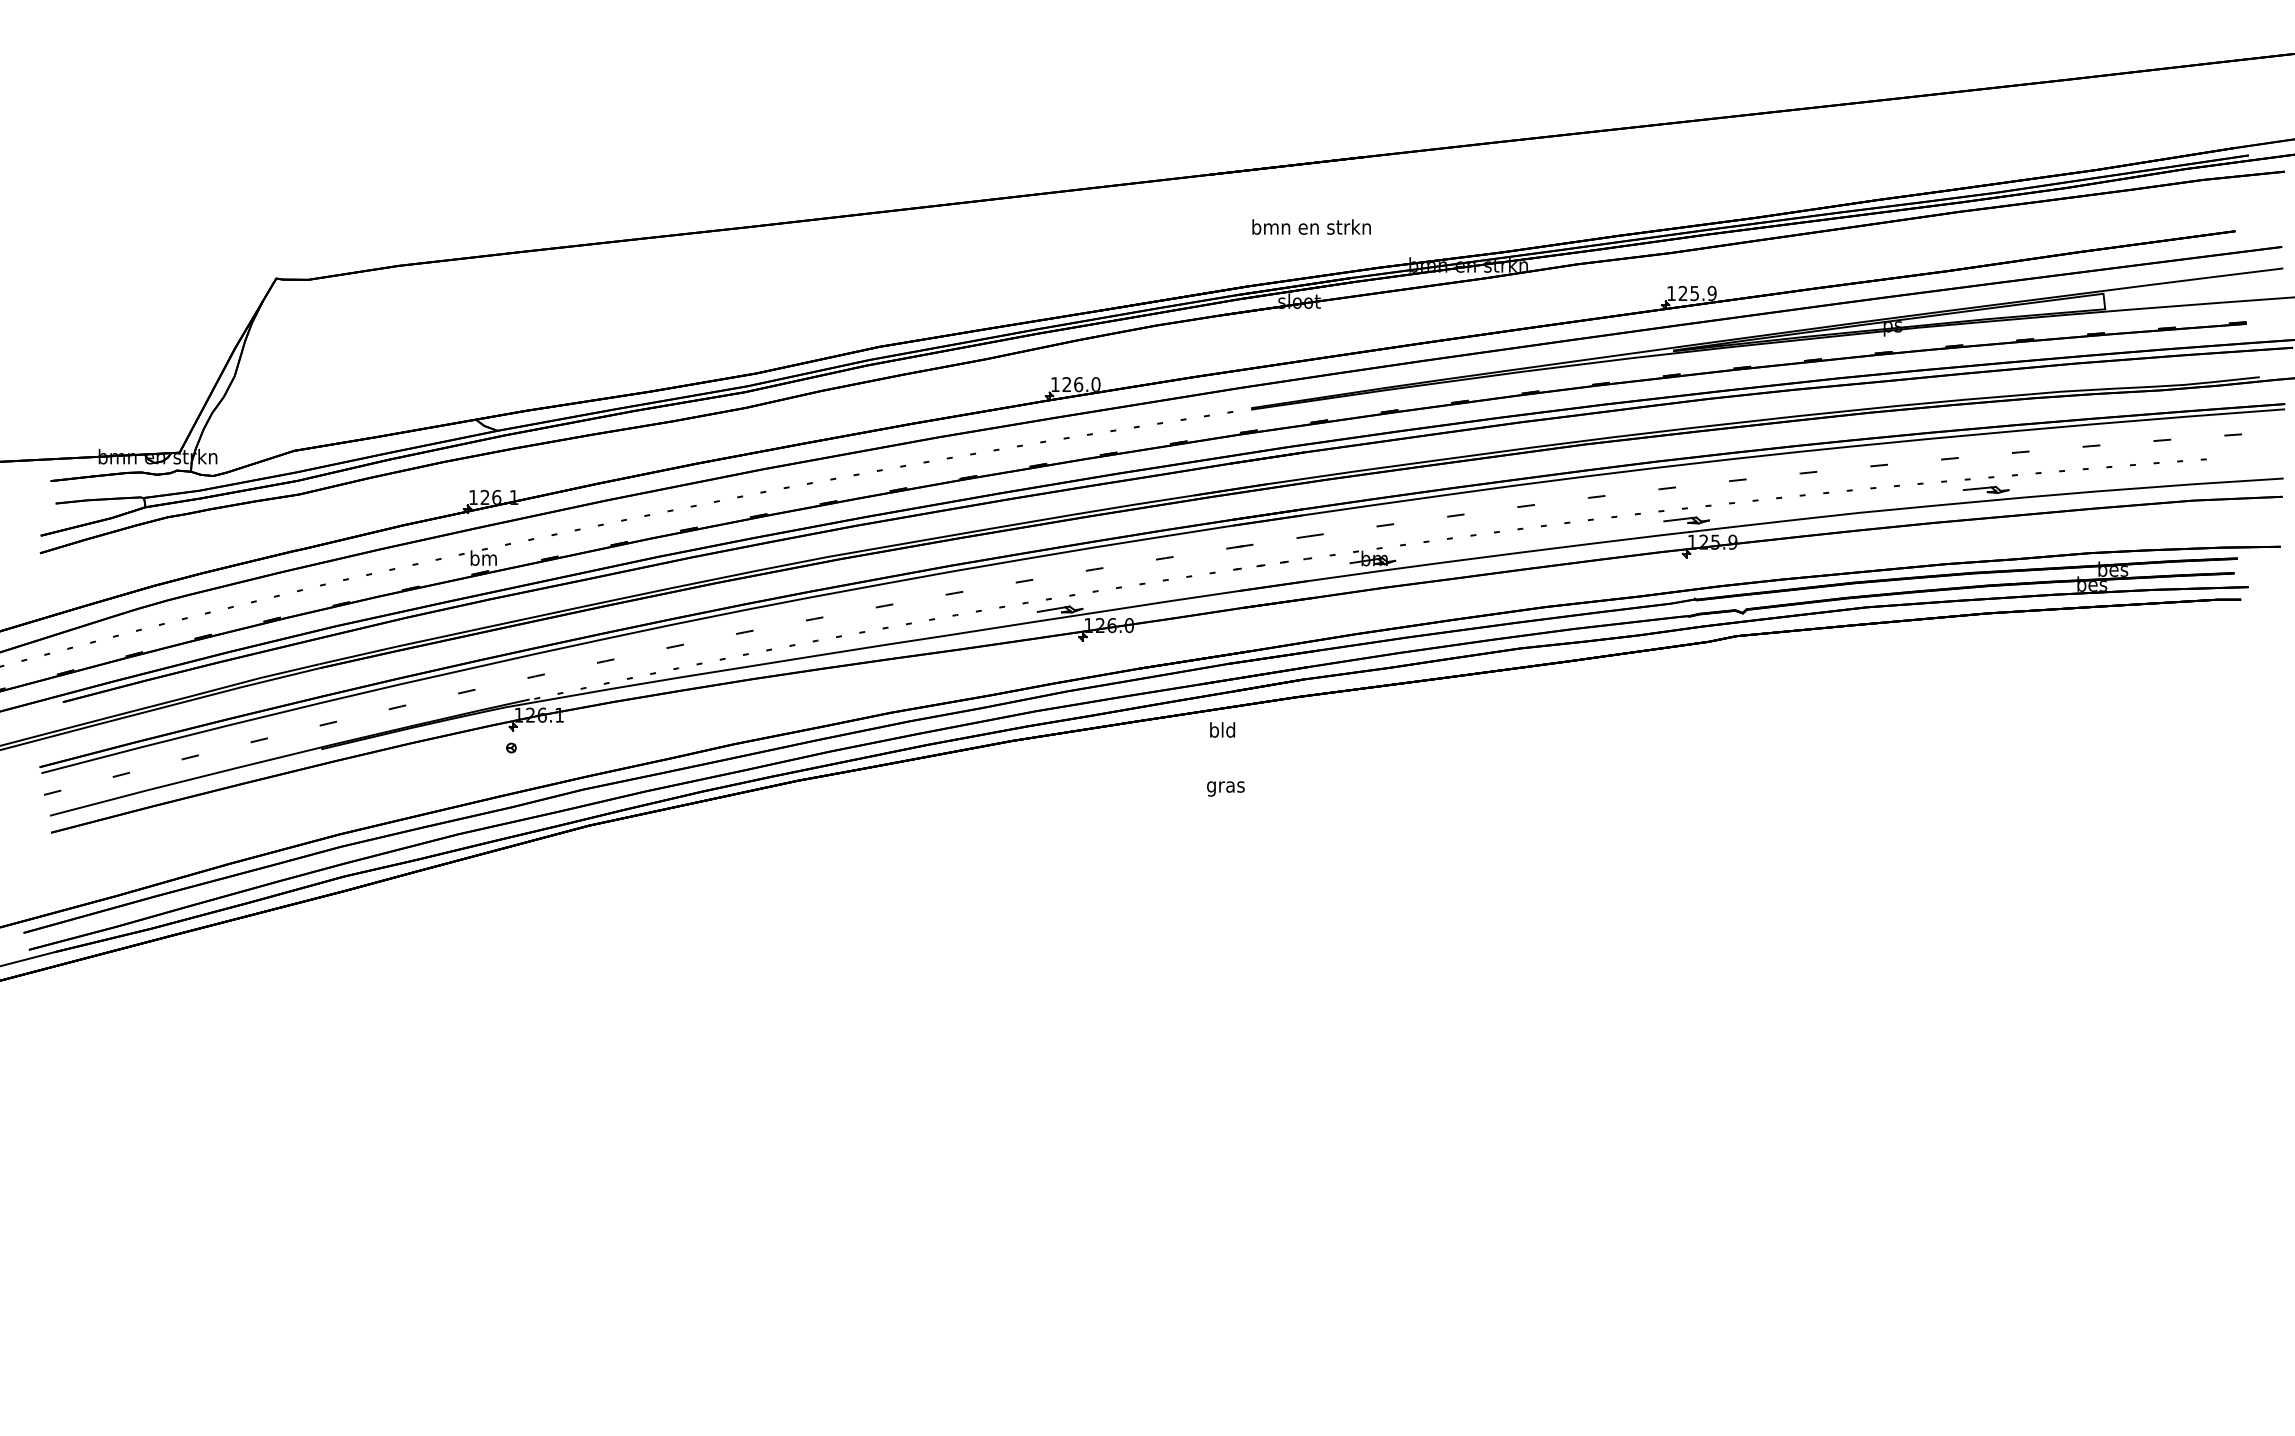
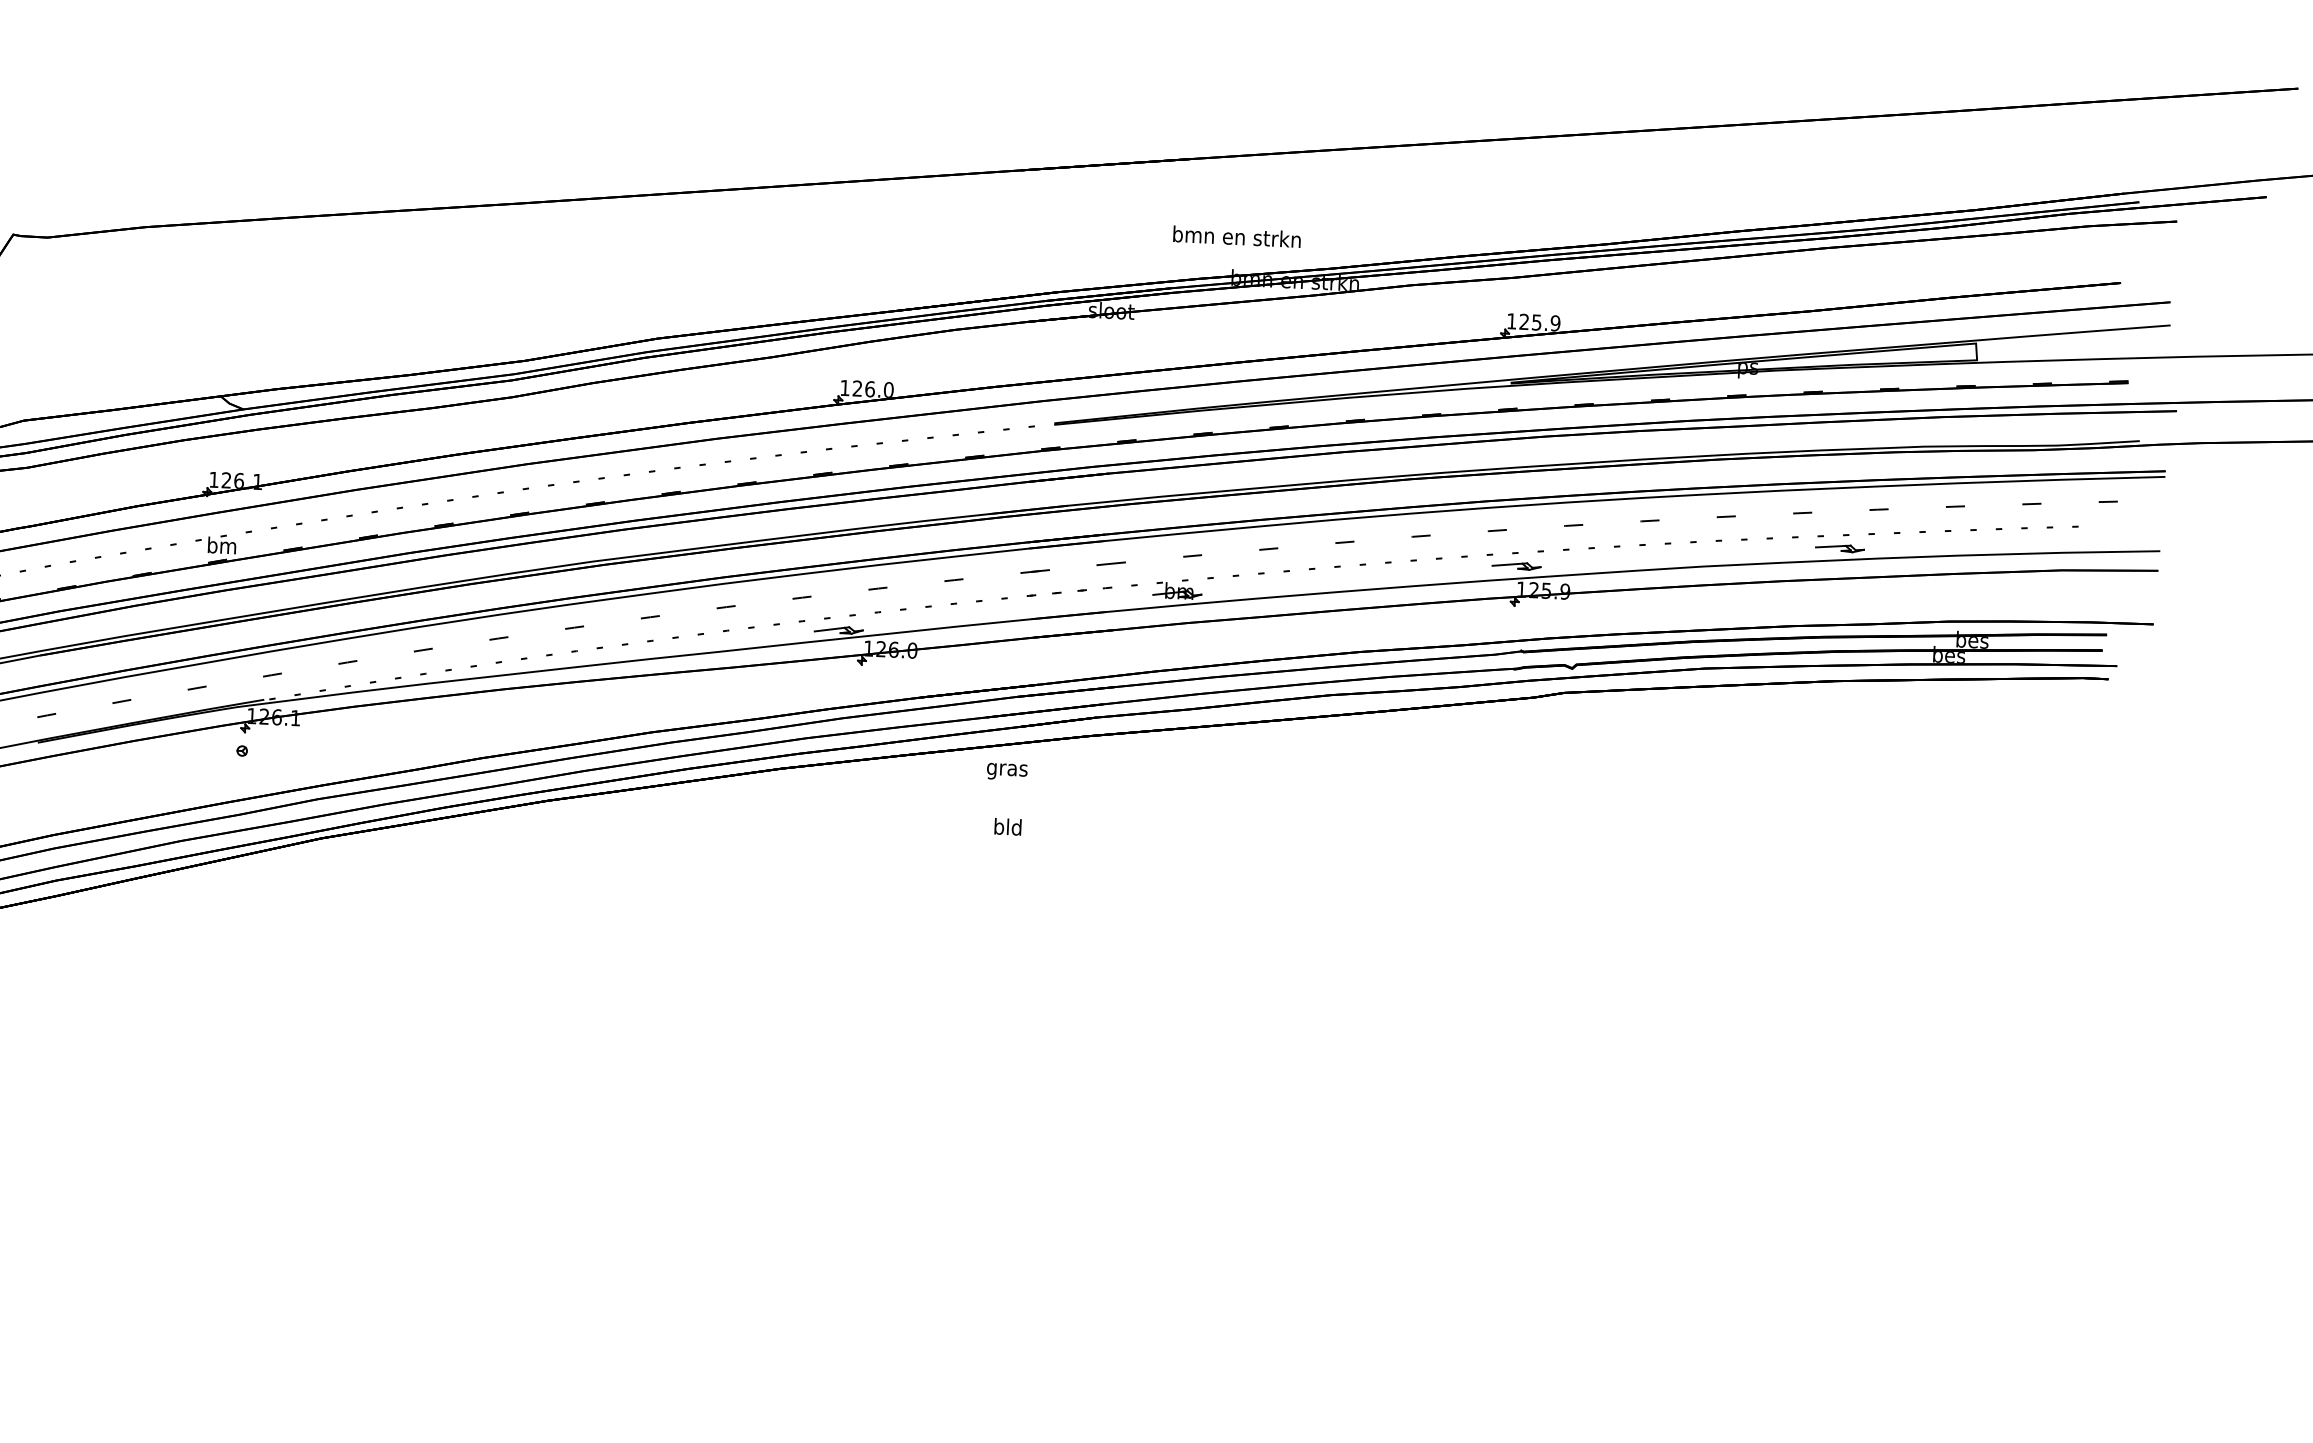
text: (1311, 226) -> (1236, 236), moved
text: (1222, 731) -> (1007, 769), bld -> gras
text: (1225, 786) -> (1007, 828), gras -> bld

